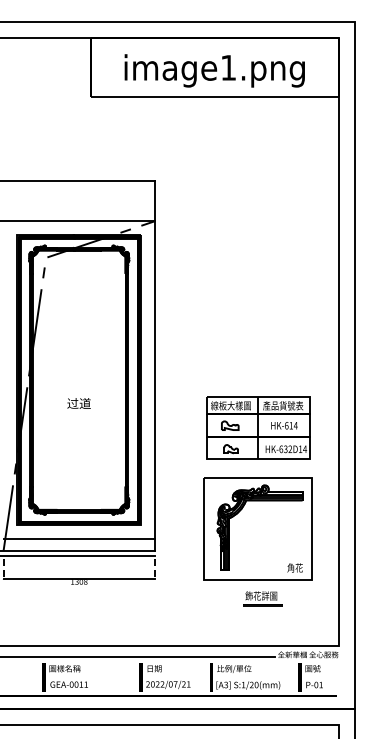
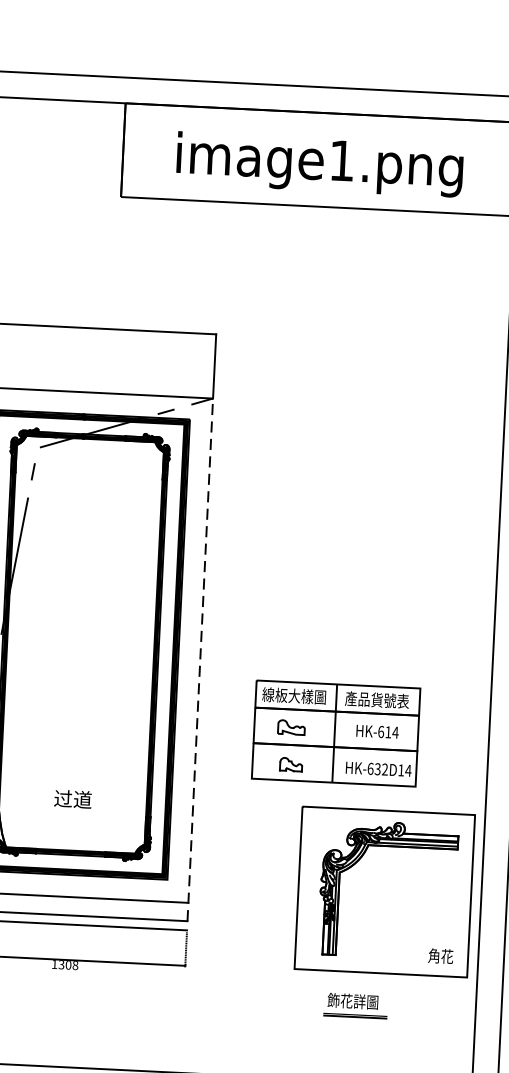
line: (154, 385) -> (199, 659), solid -> dashed
text: (78, 403) -> (72, 799), moved
part: (258, 427) -> (336, 732), moved
part: (257, 528) -> (384, 890), moved

